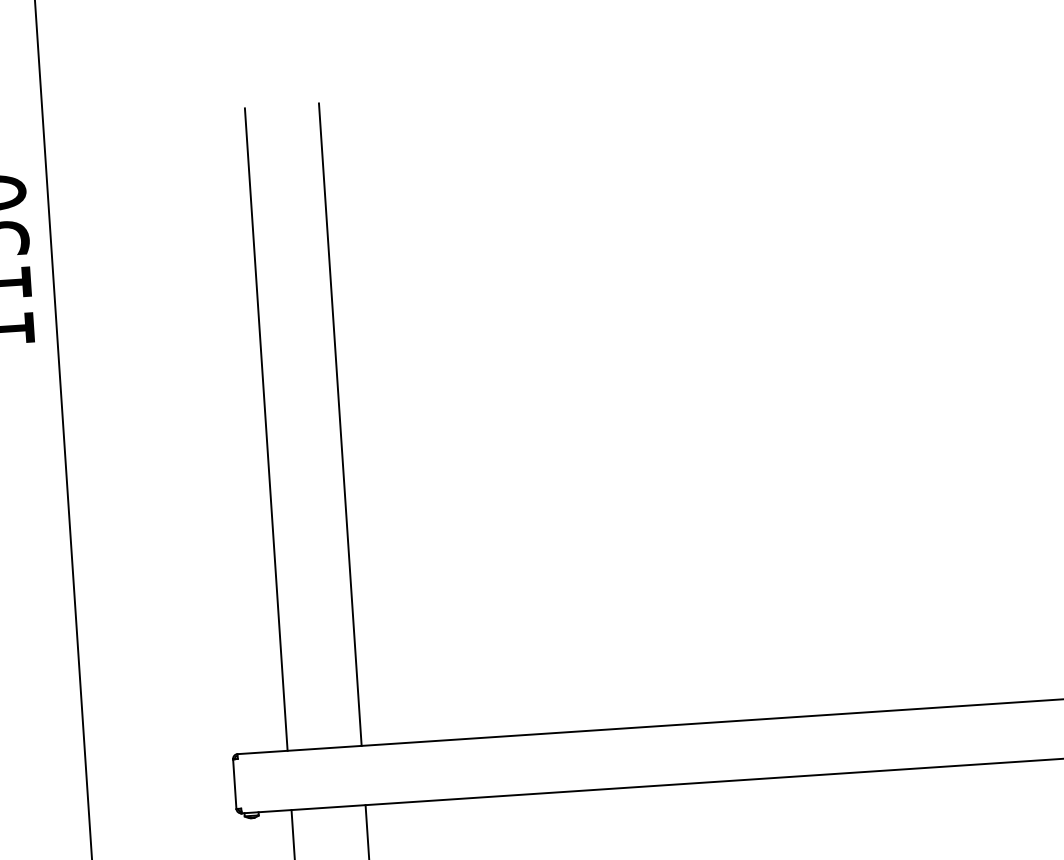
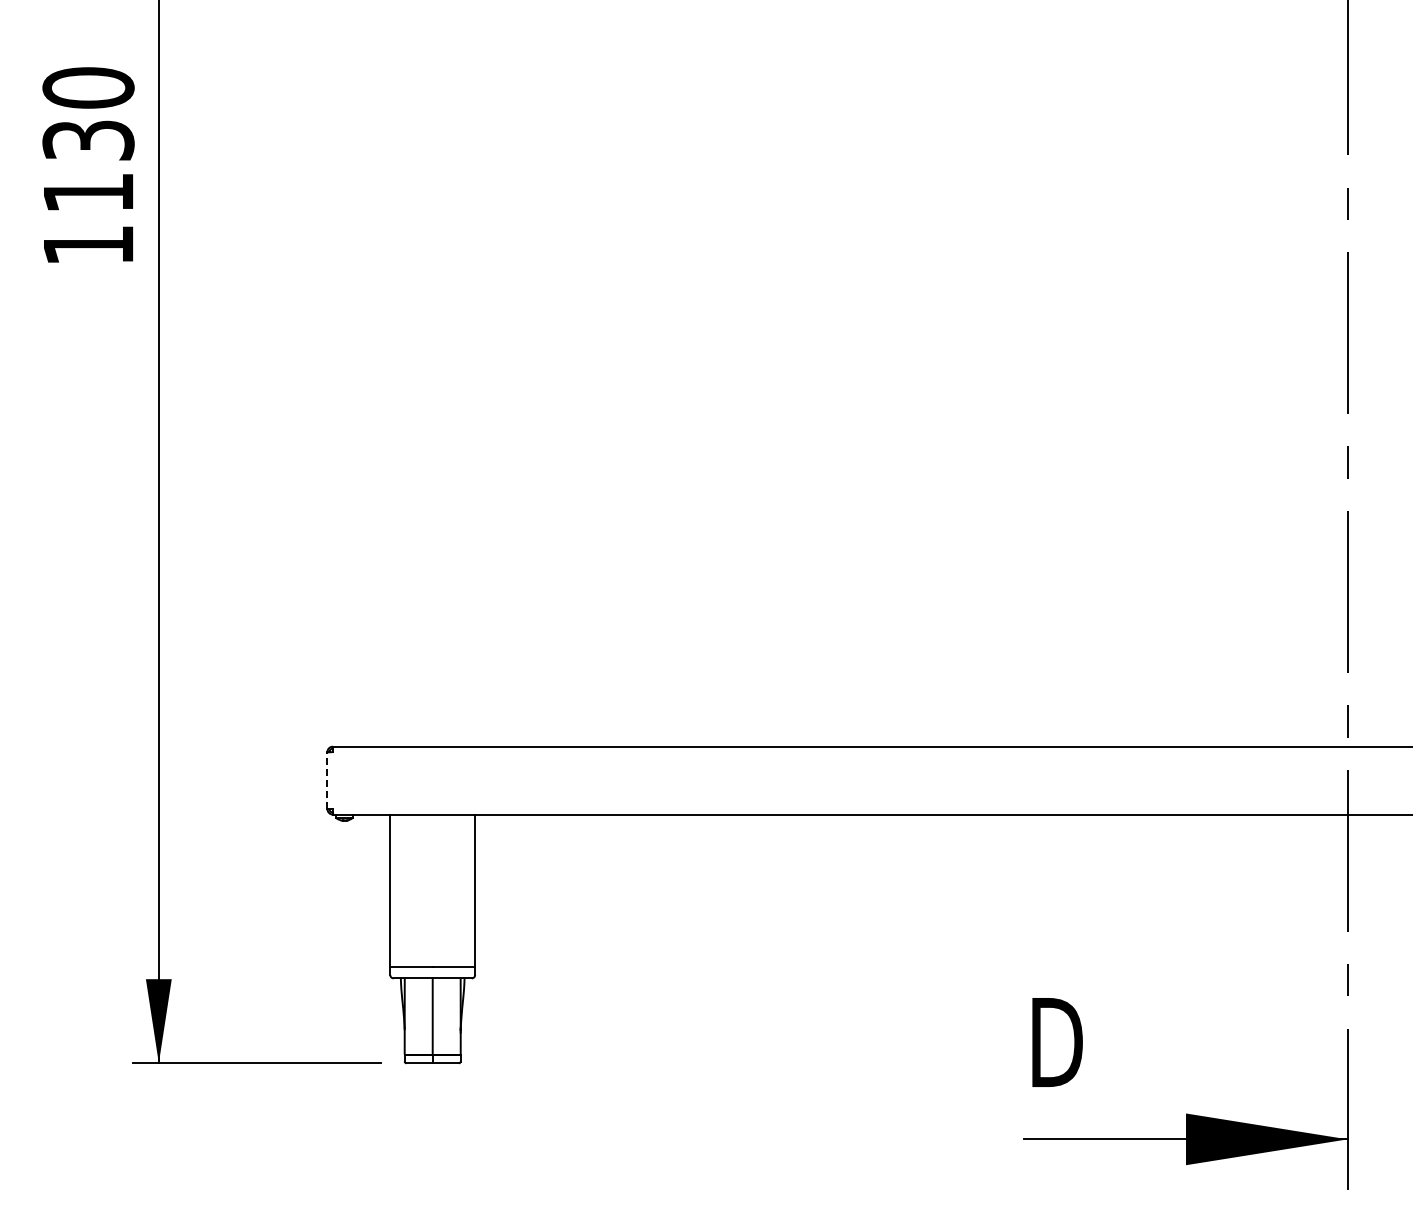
line: (340, 424) -> (475, 378), removed
line: (266, 429) -> (390, 378), removed
line: (234, 783) -> (327, 780), solid -> dashed

